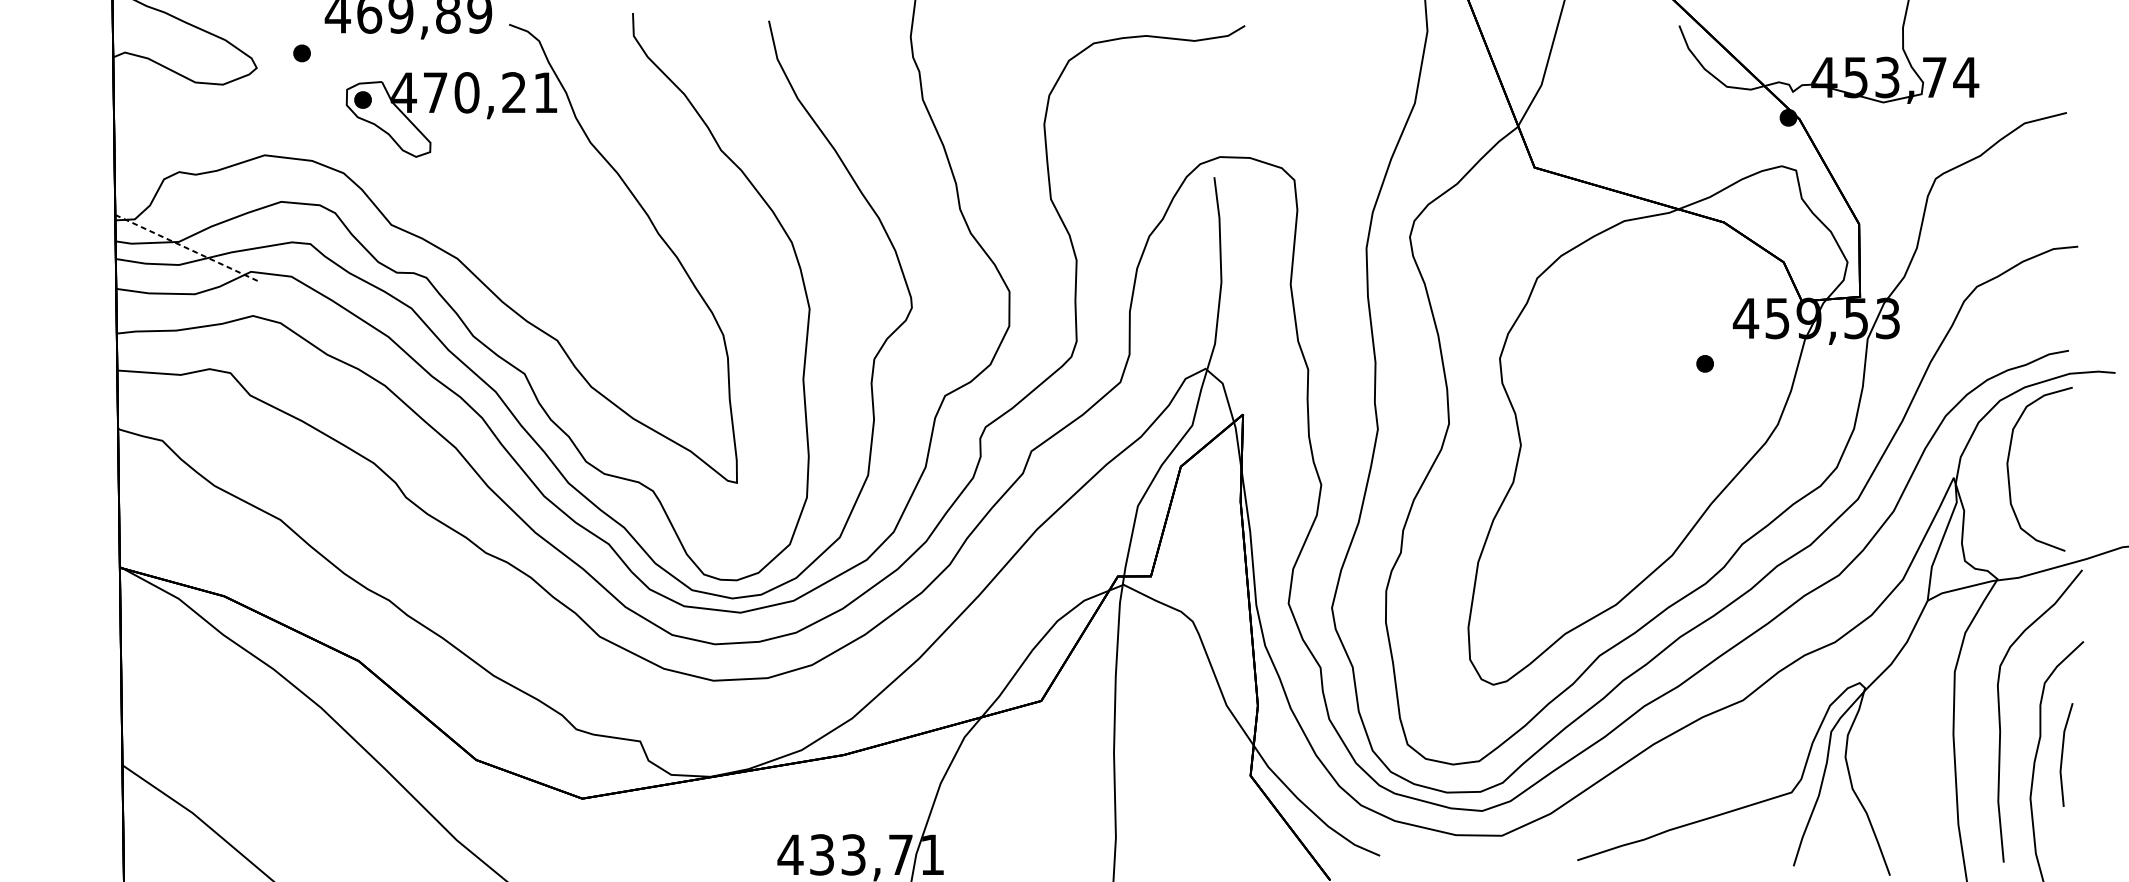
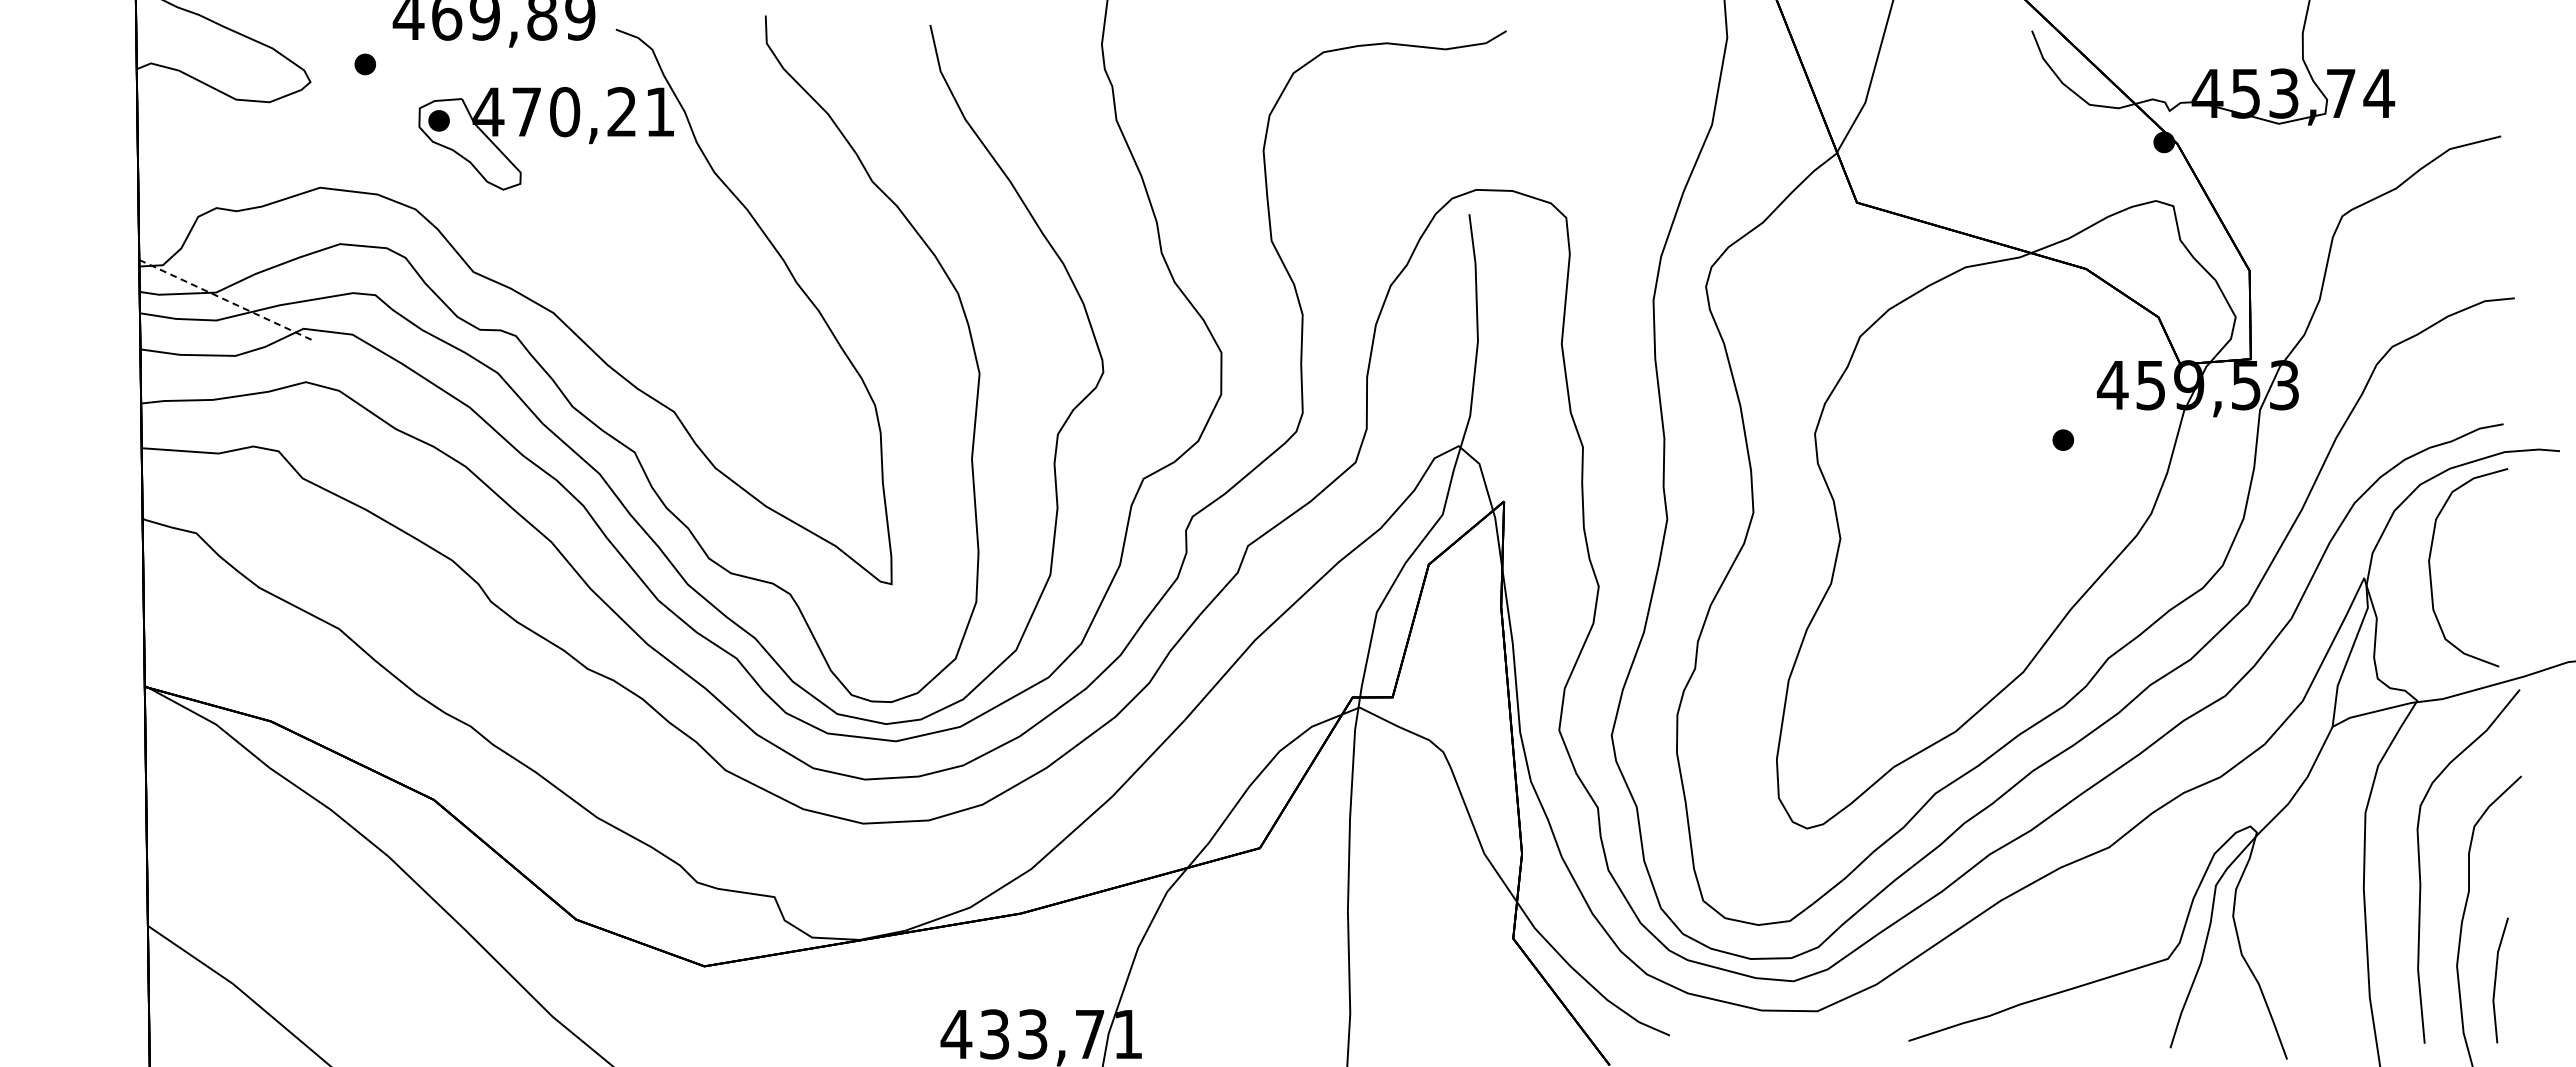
line: (2063, 754) -> (2496, 980), moved

